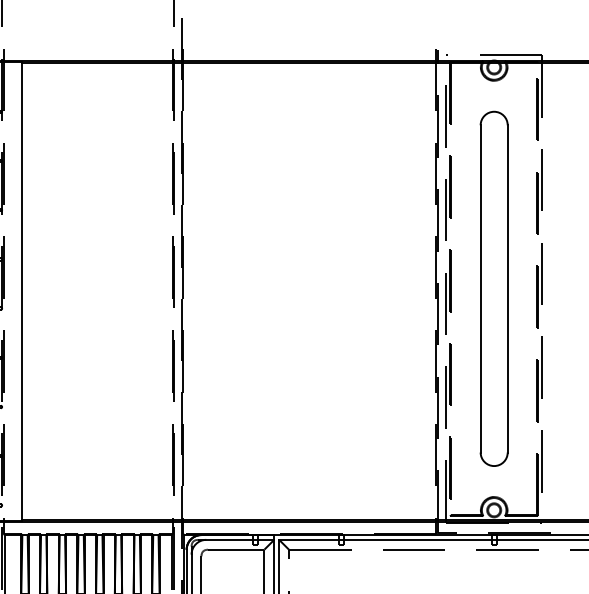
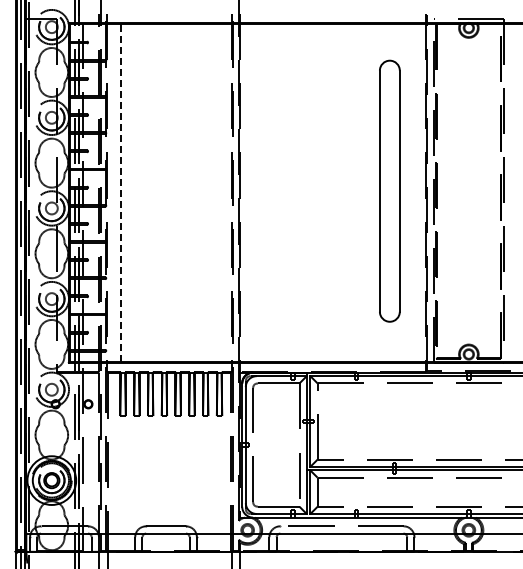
part: (493, 287) -> (389, 190), moved
line: (21, 291) -> (120, 193), solid -> dashed

